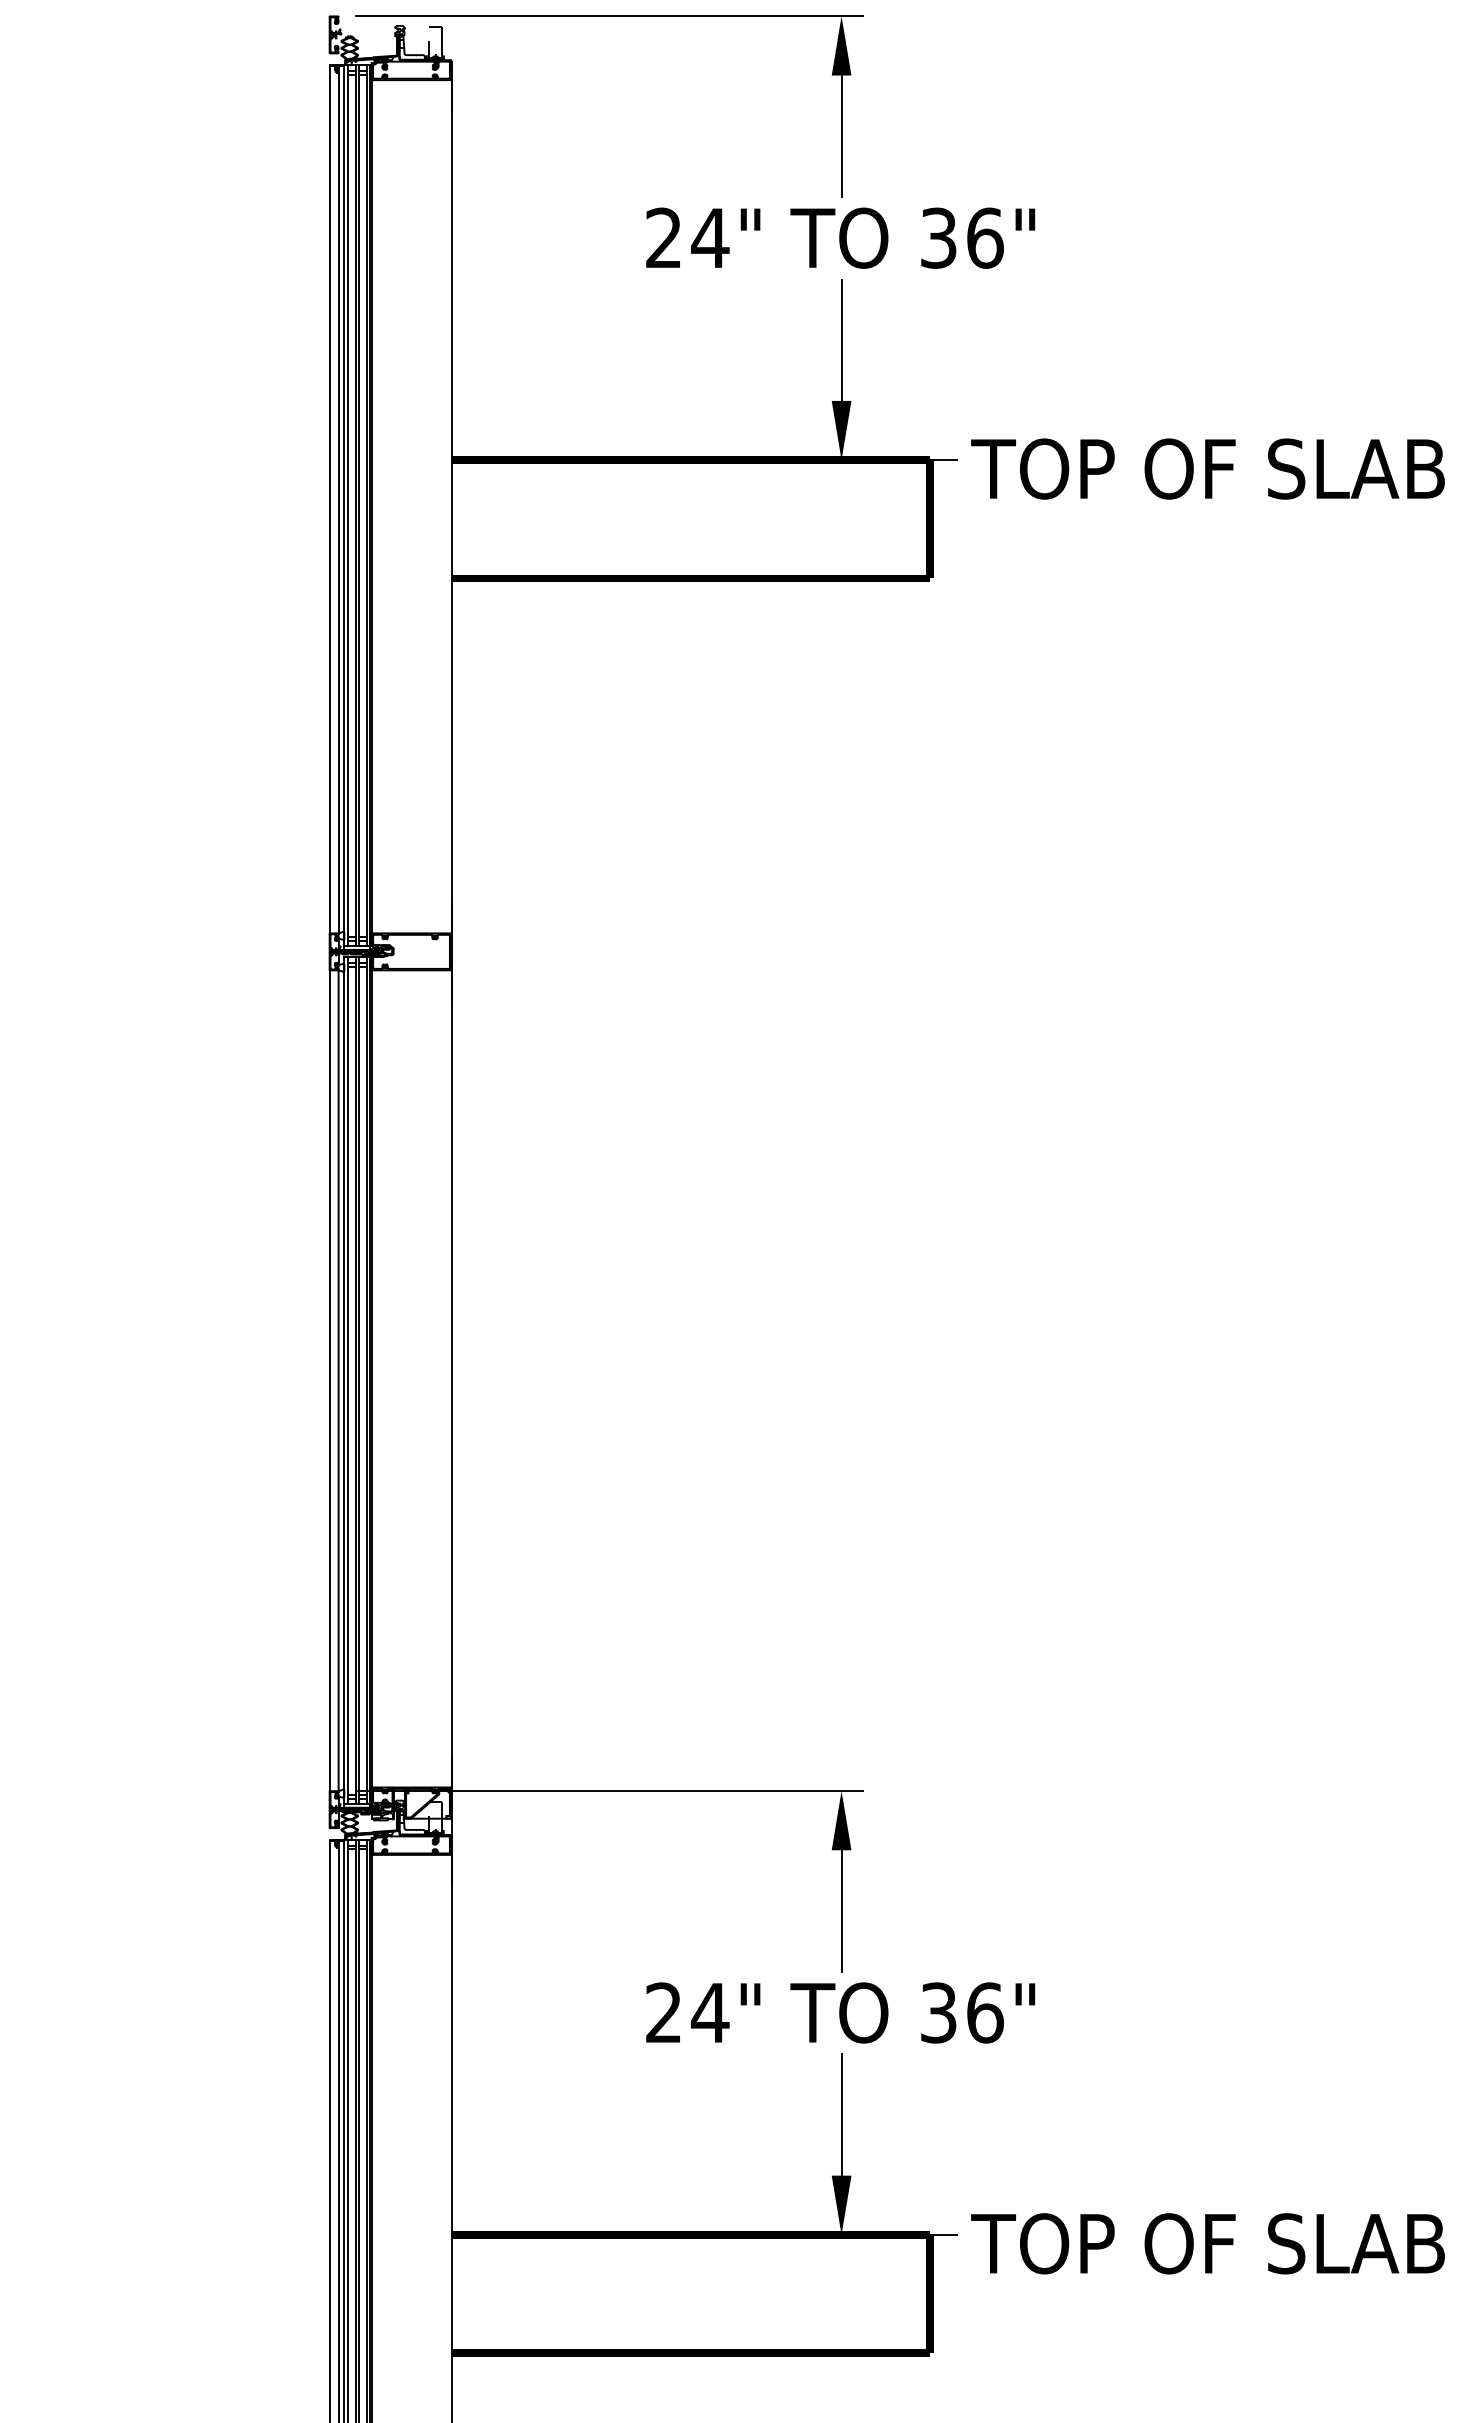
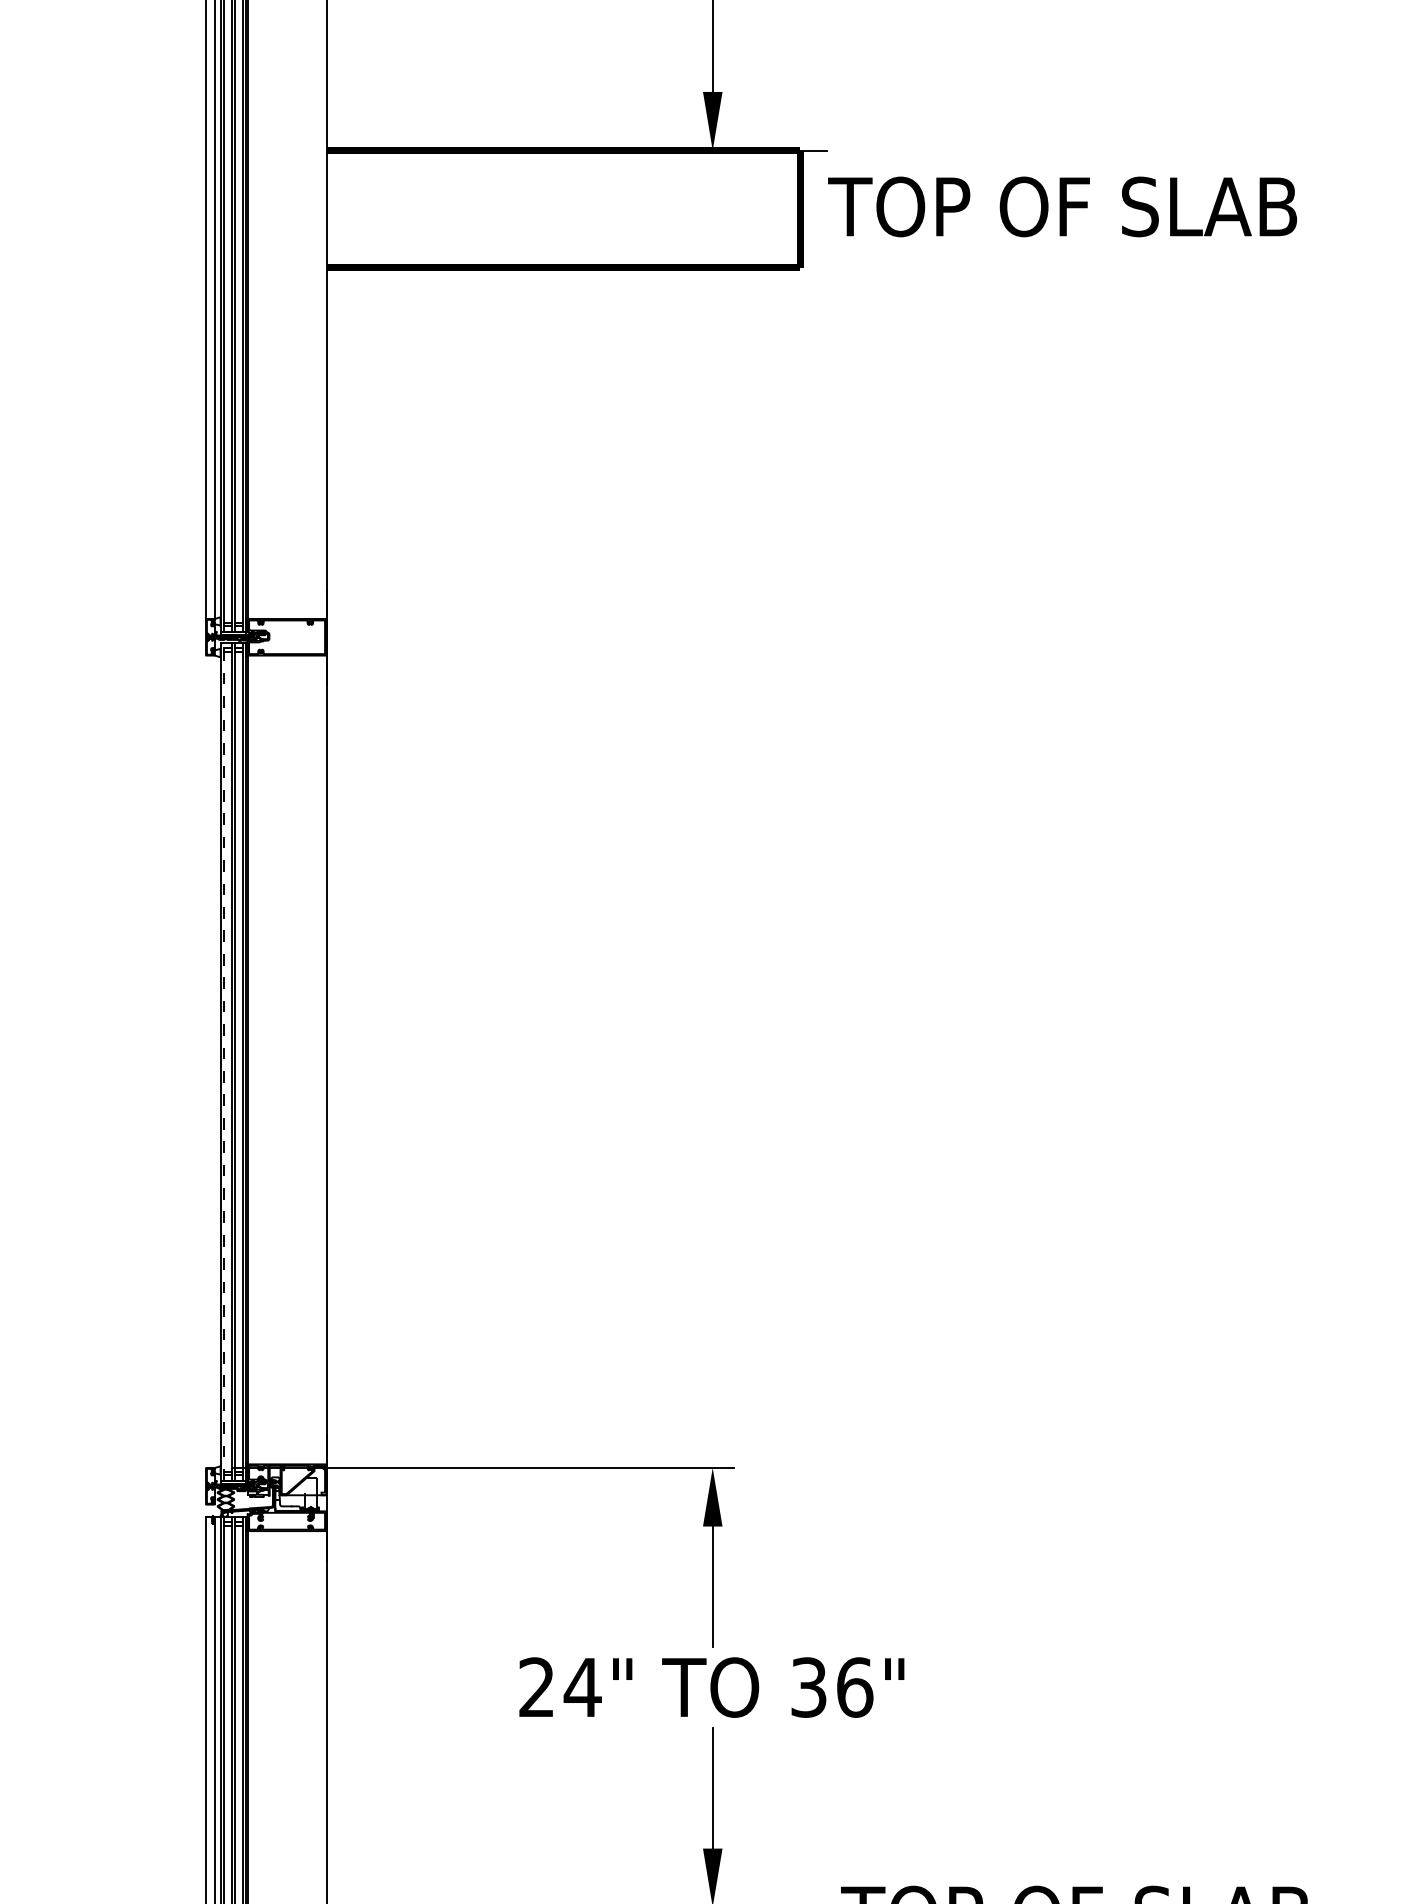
text: (1207, 468) -> (1062, 206), moved
line: (329, 1380) -> (205, 1061), removed
line: (338, 1380) -> (214, 1061), removed
line: (348, 1380) -> (224, 1061), solid -> dashed

